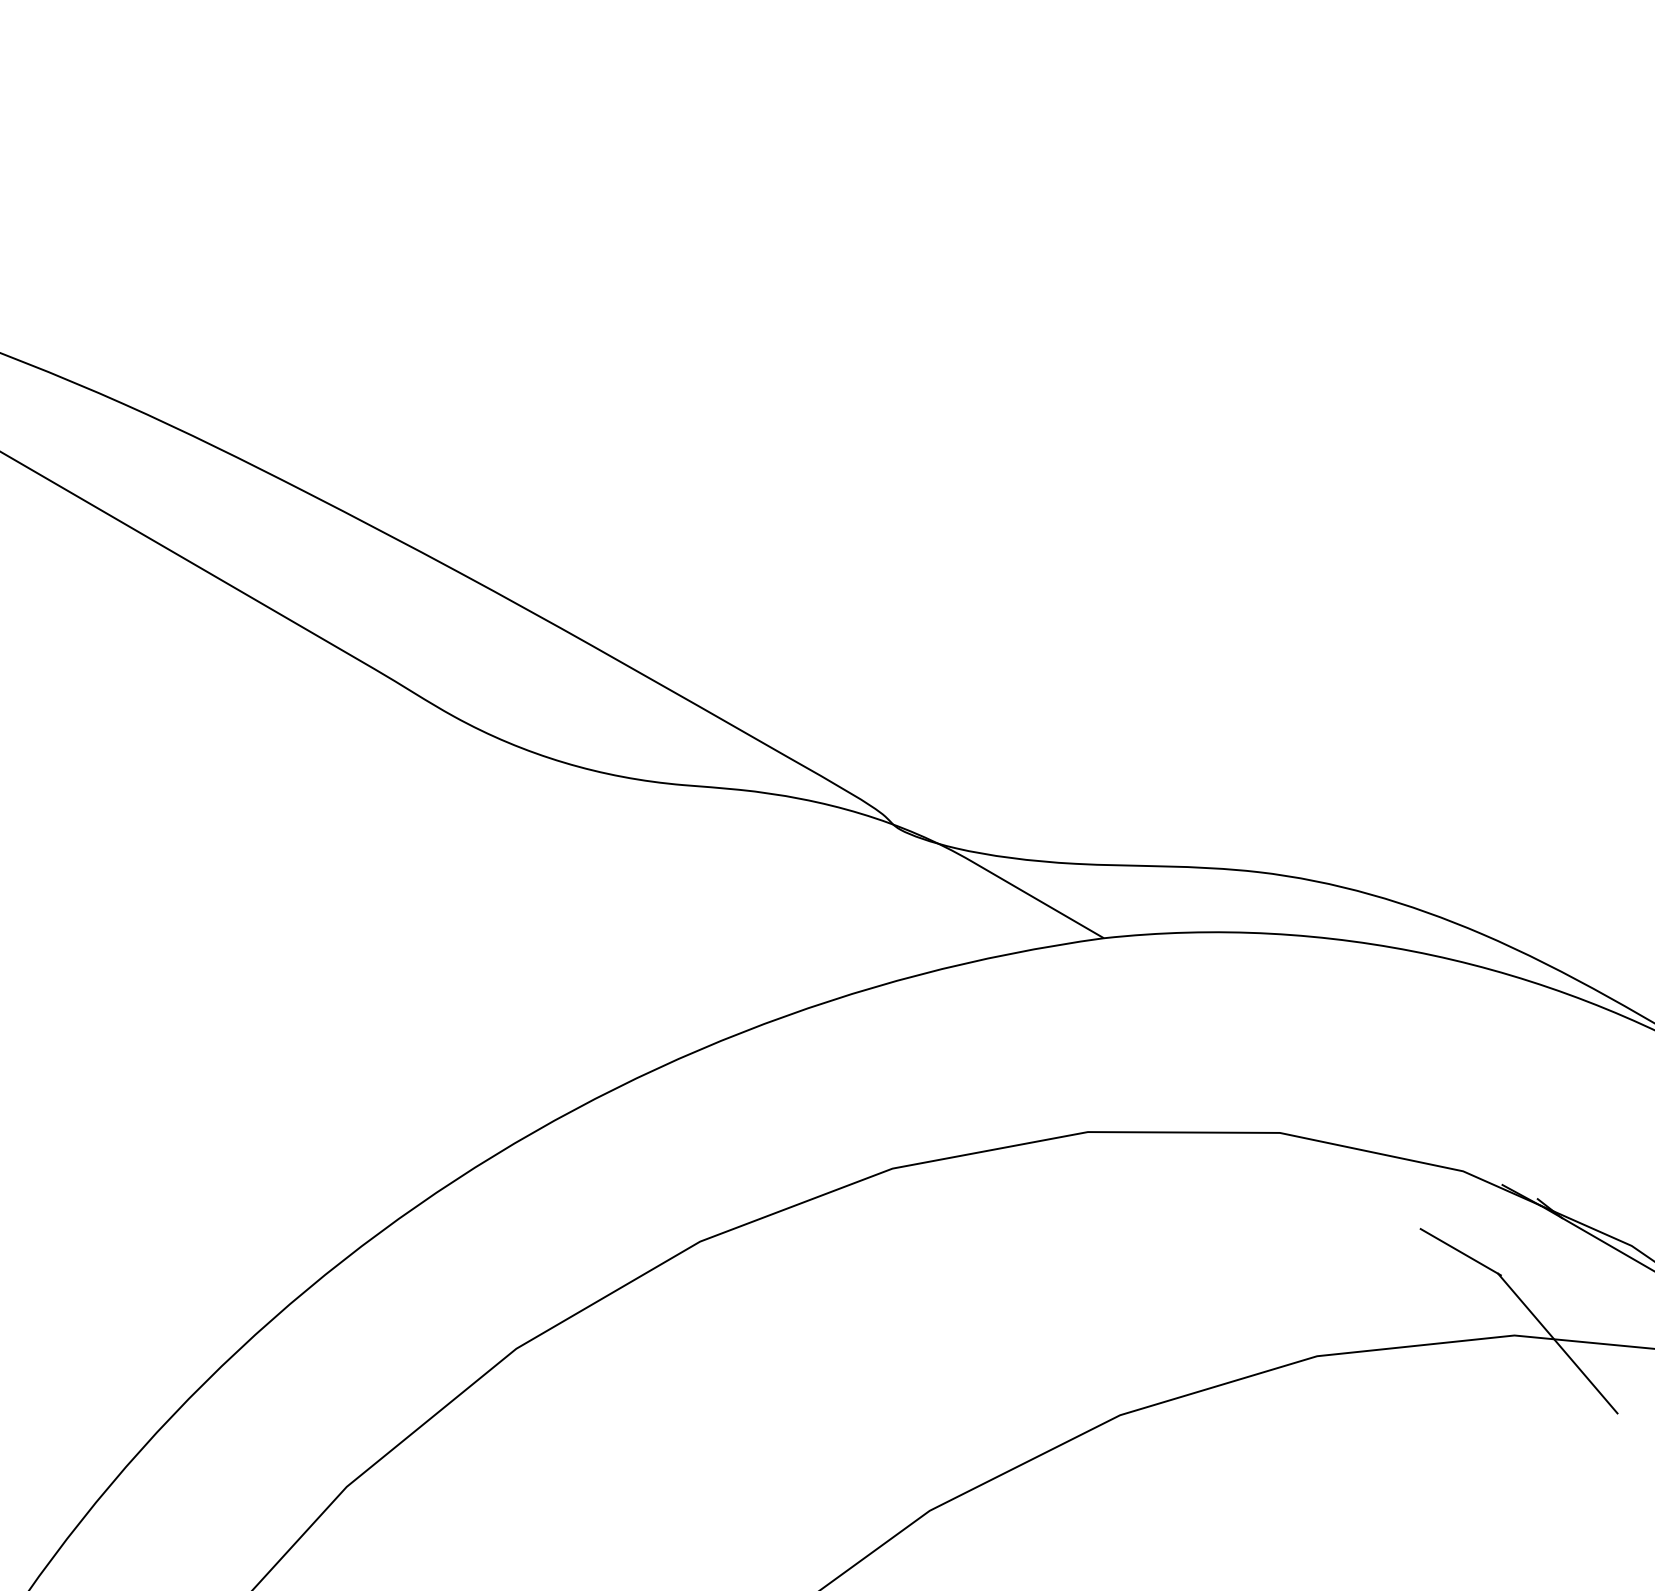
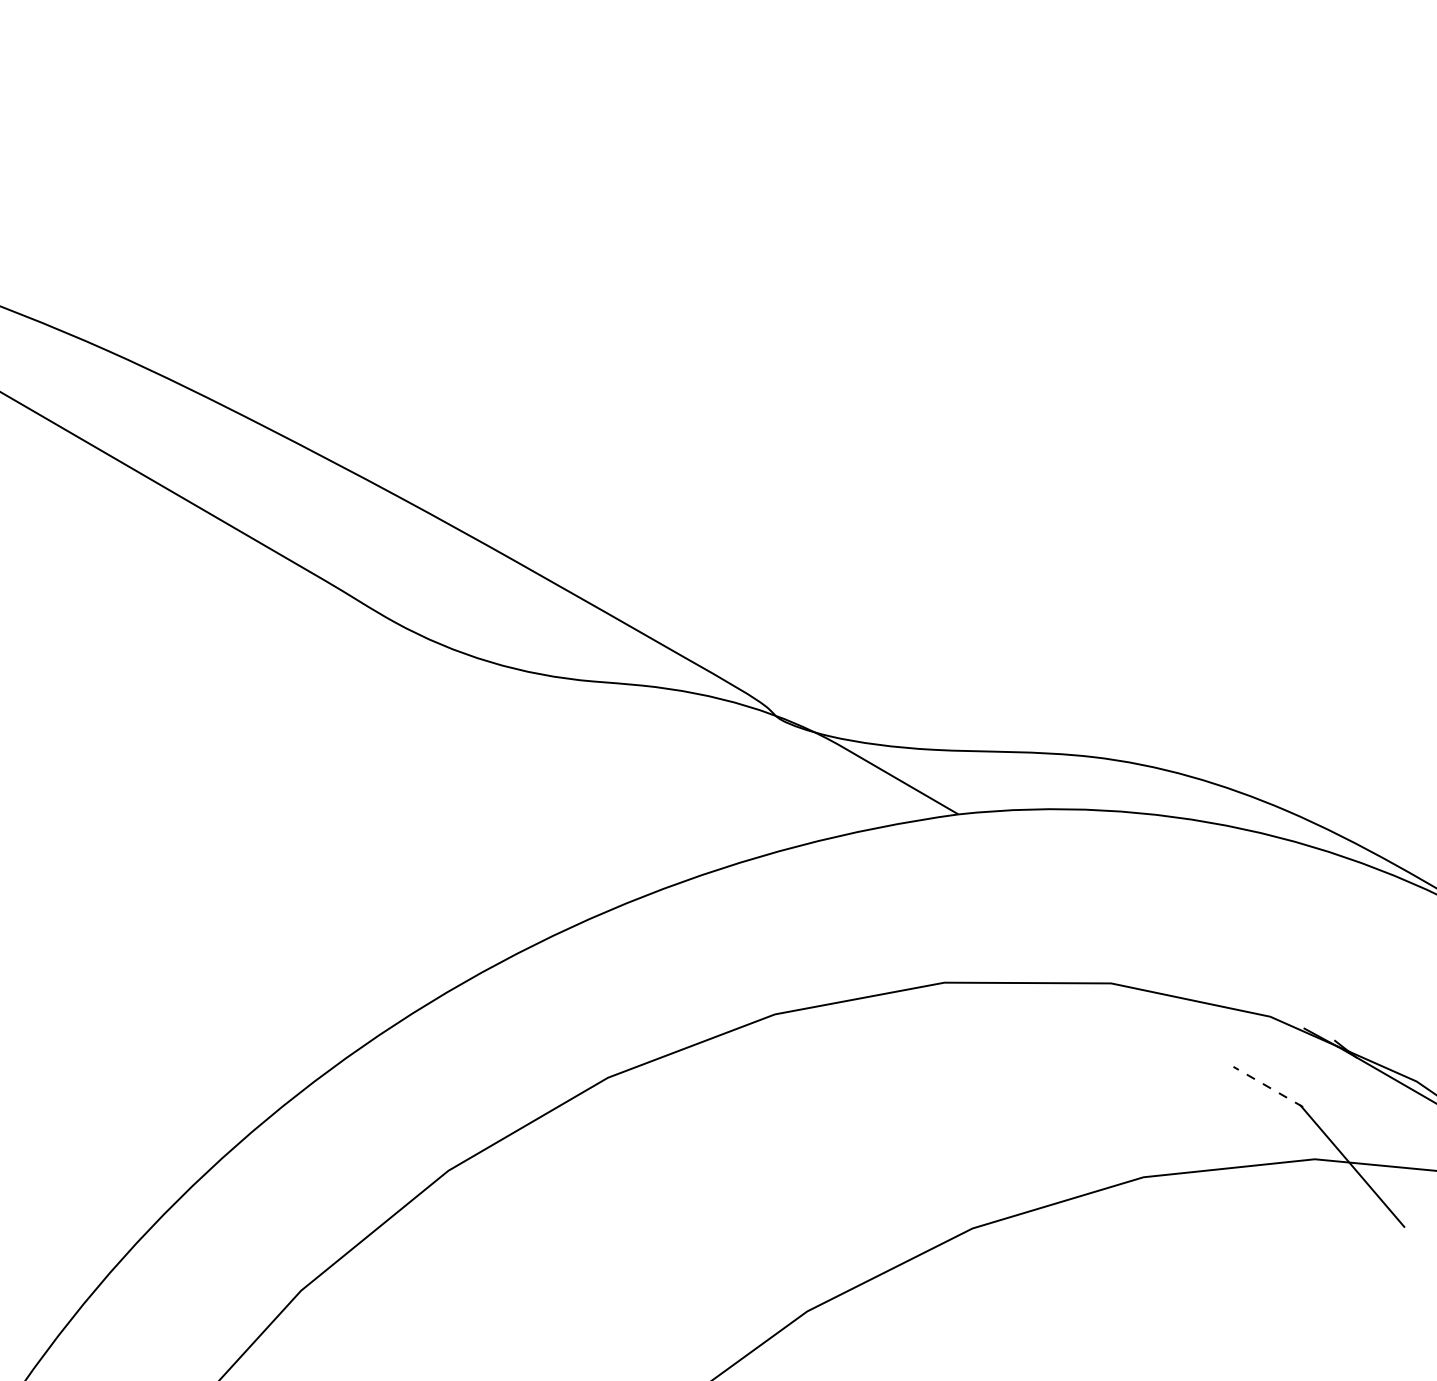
line: (1460, 1251) -> (1268, 1086), solid -> dashed

